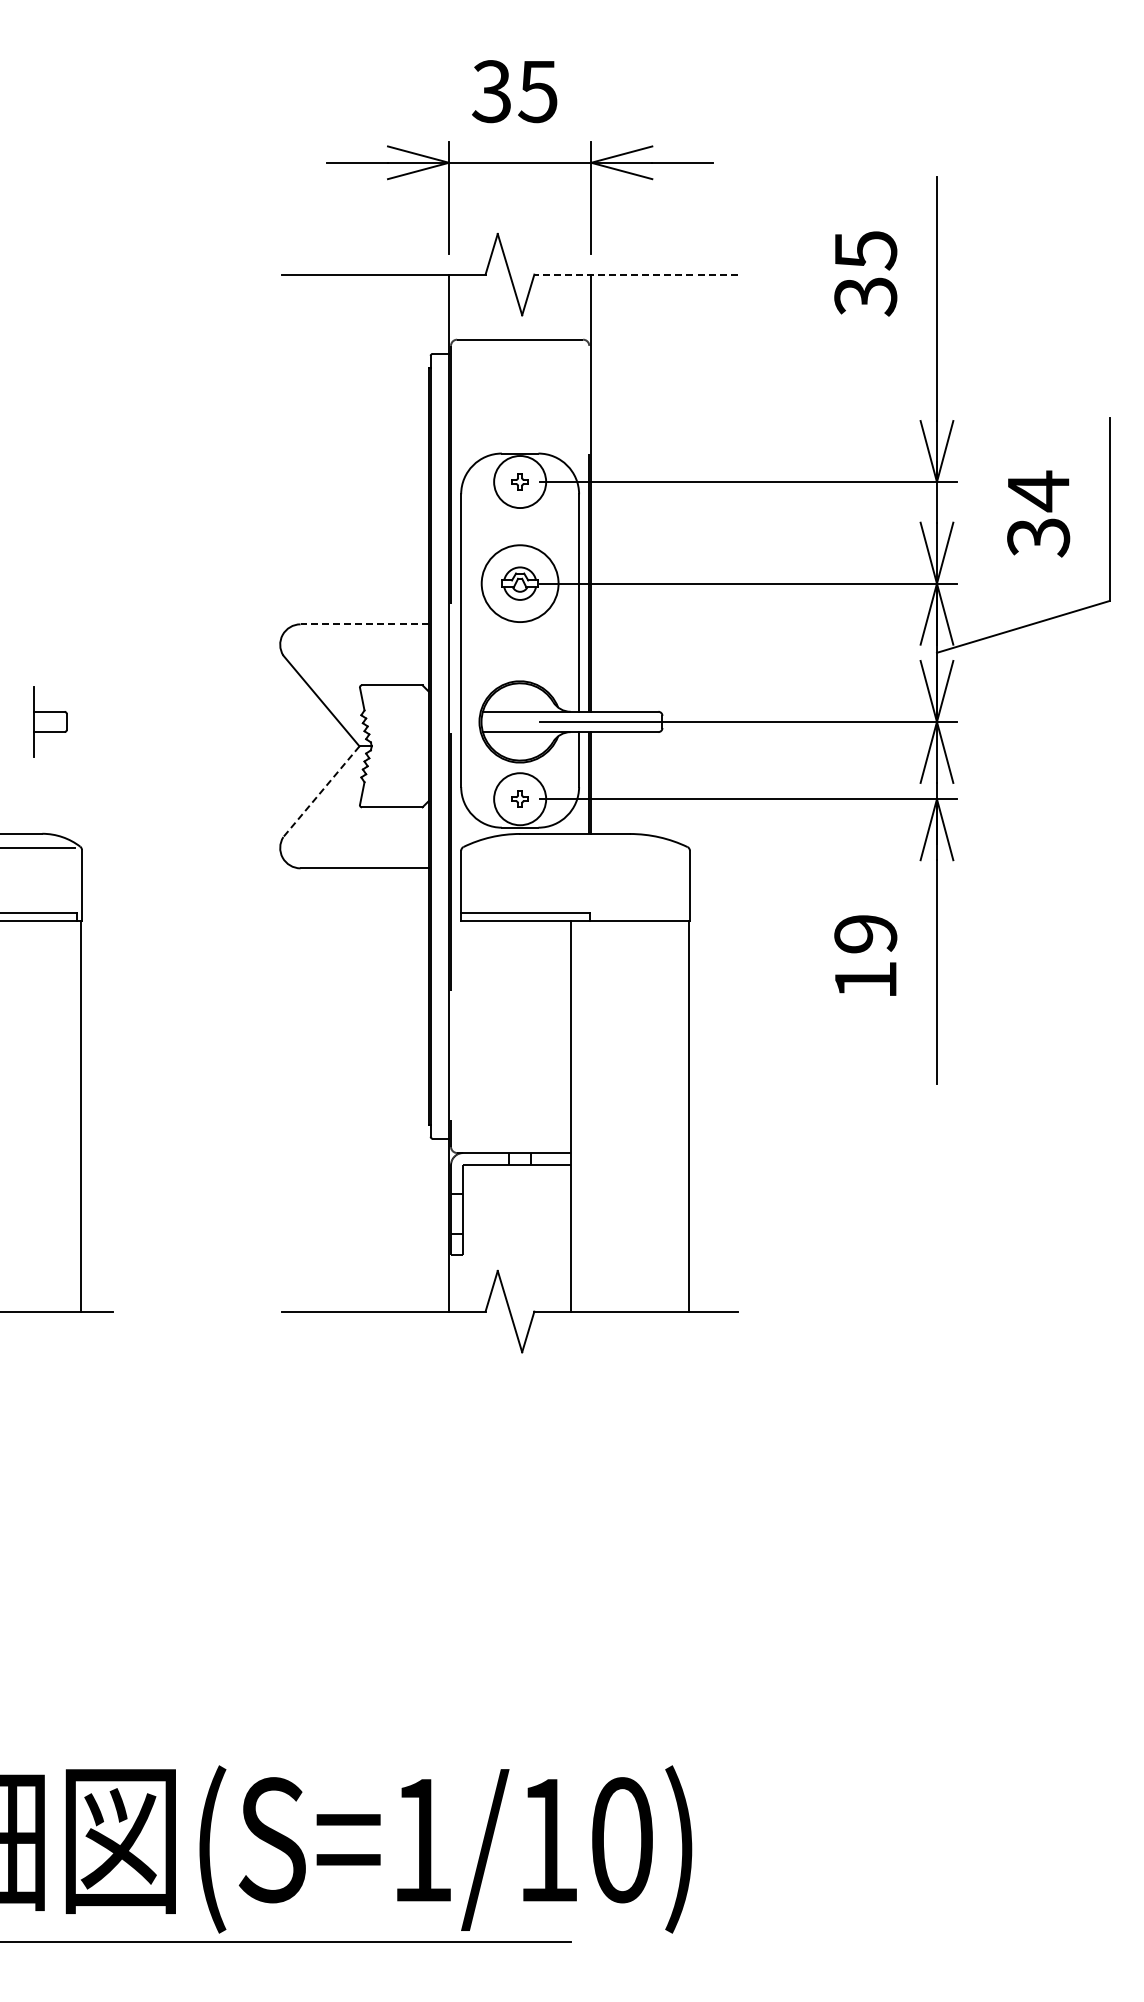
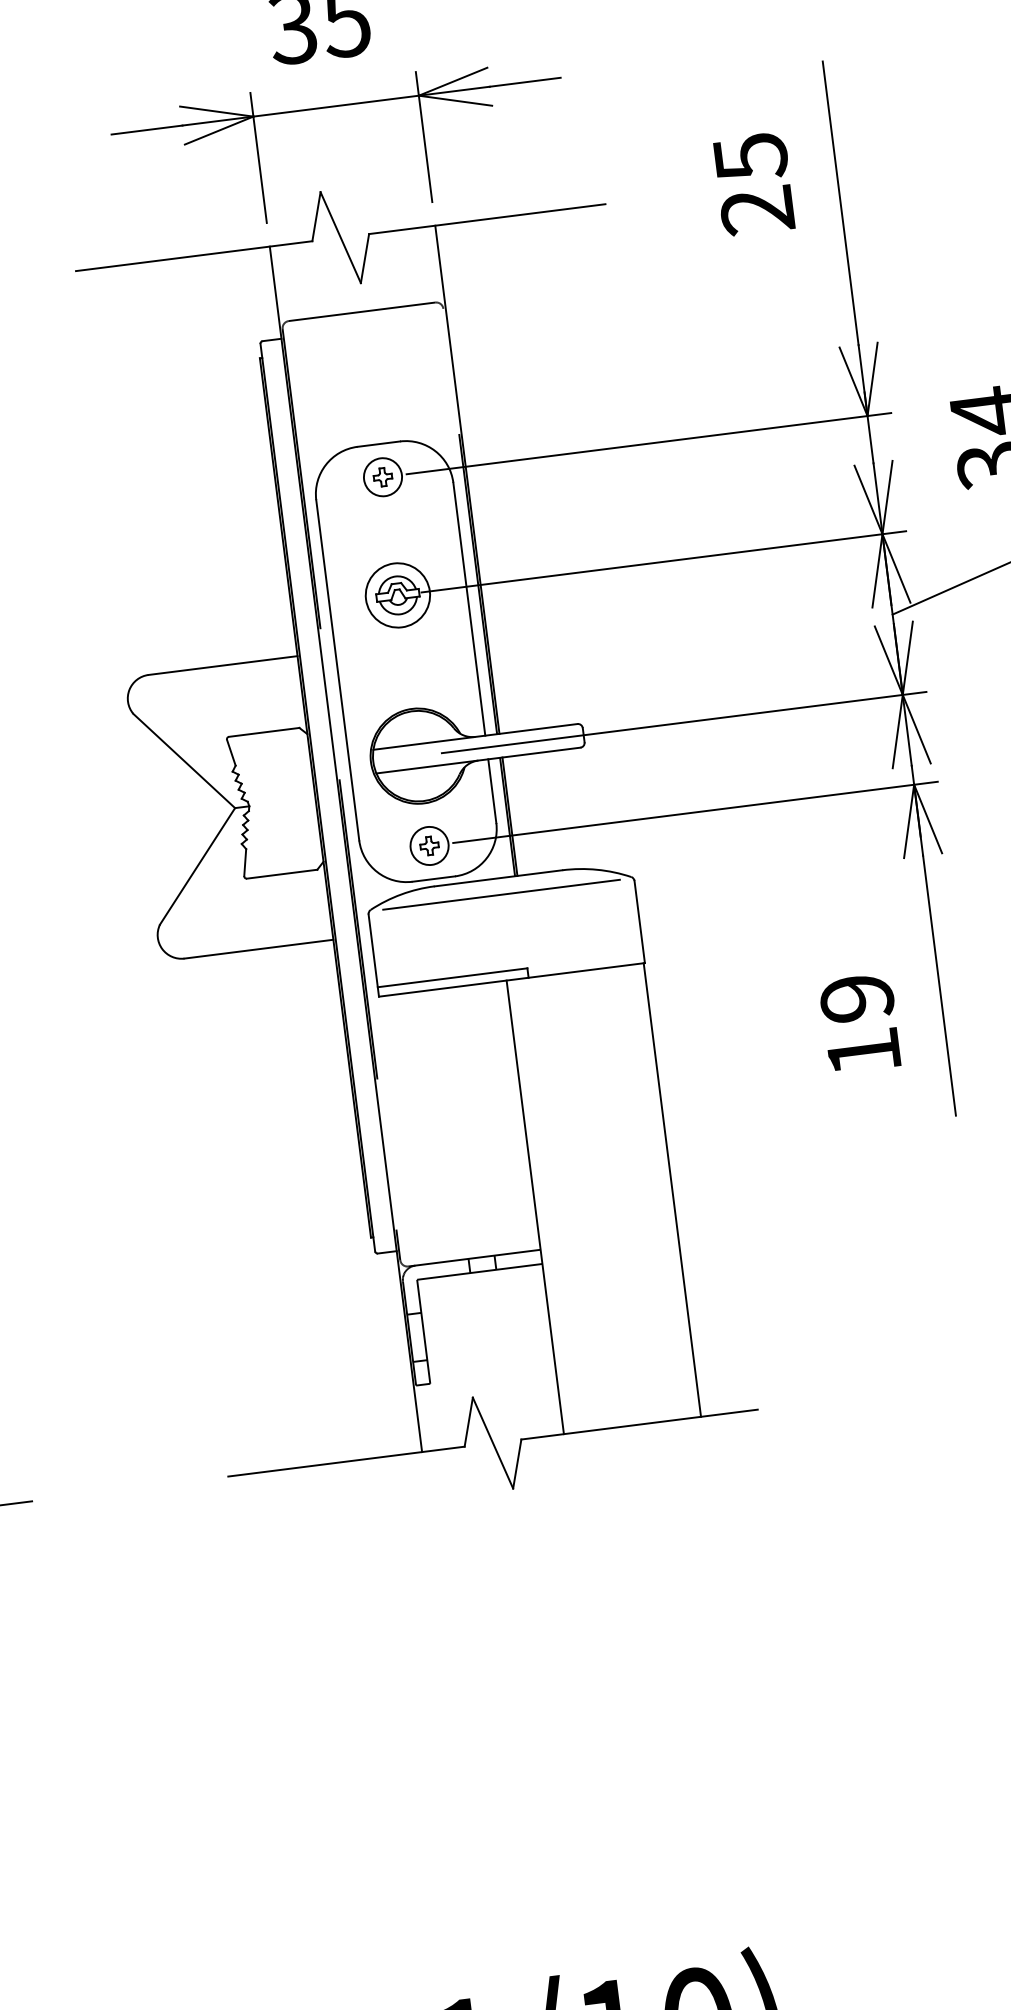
line: (636, 274) -> (487, 218), dashed -> solid
text: (865, 296) -> (757, 210), 35 -> 25
circle: (519, 481) -> (382, 476), size x0.62
circle: (519, 583) -> (397, 595), size x0.71
line: (364, 624) -> (223, 665), dashed -> solid
line: (321, 792) -> (197, 867), dashed -> solid
circle: (519, 798) -> (428, 845), size x0.62
line: (575, 848) -> (501, 895), added
text: (865, 955) -> (859, 1023), moved

